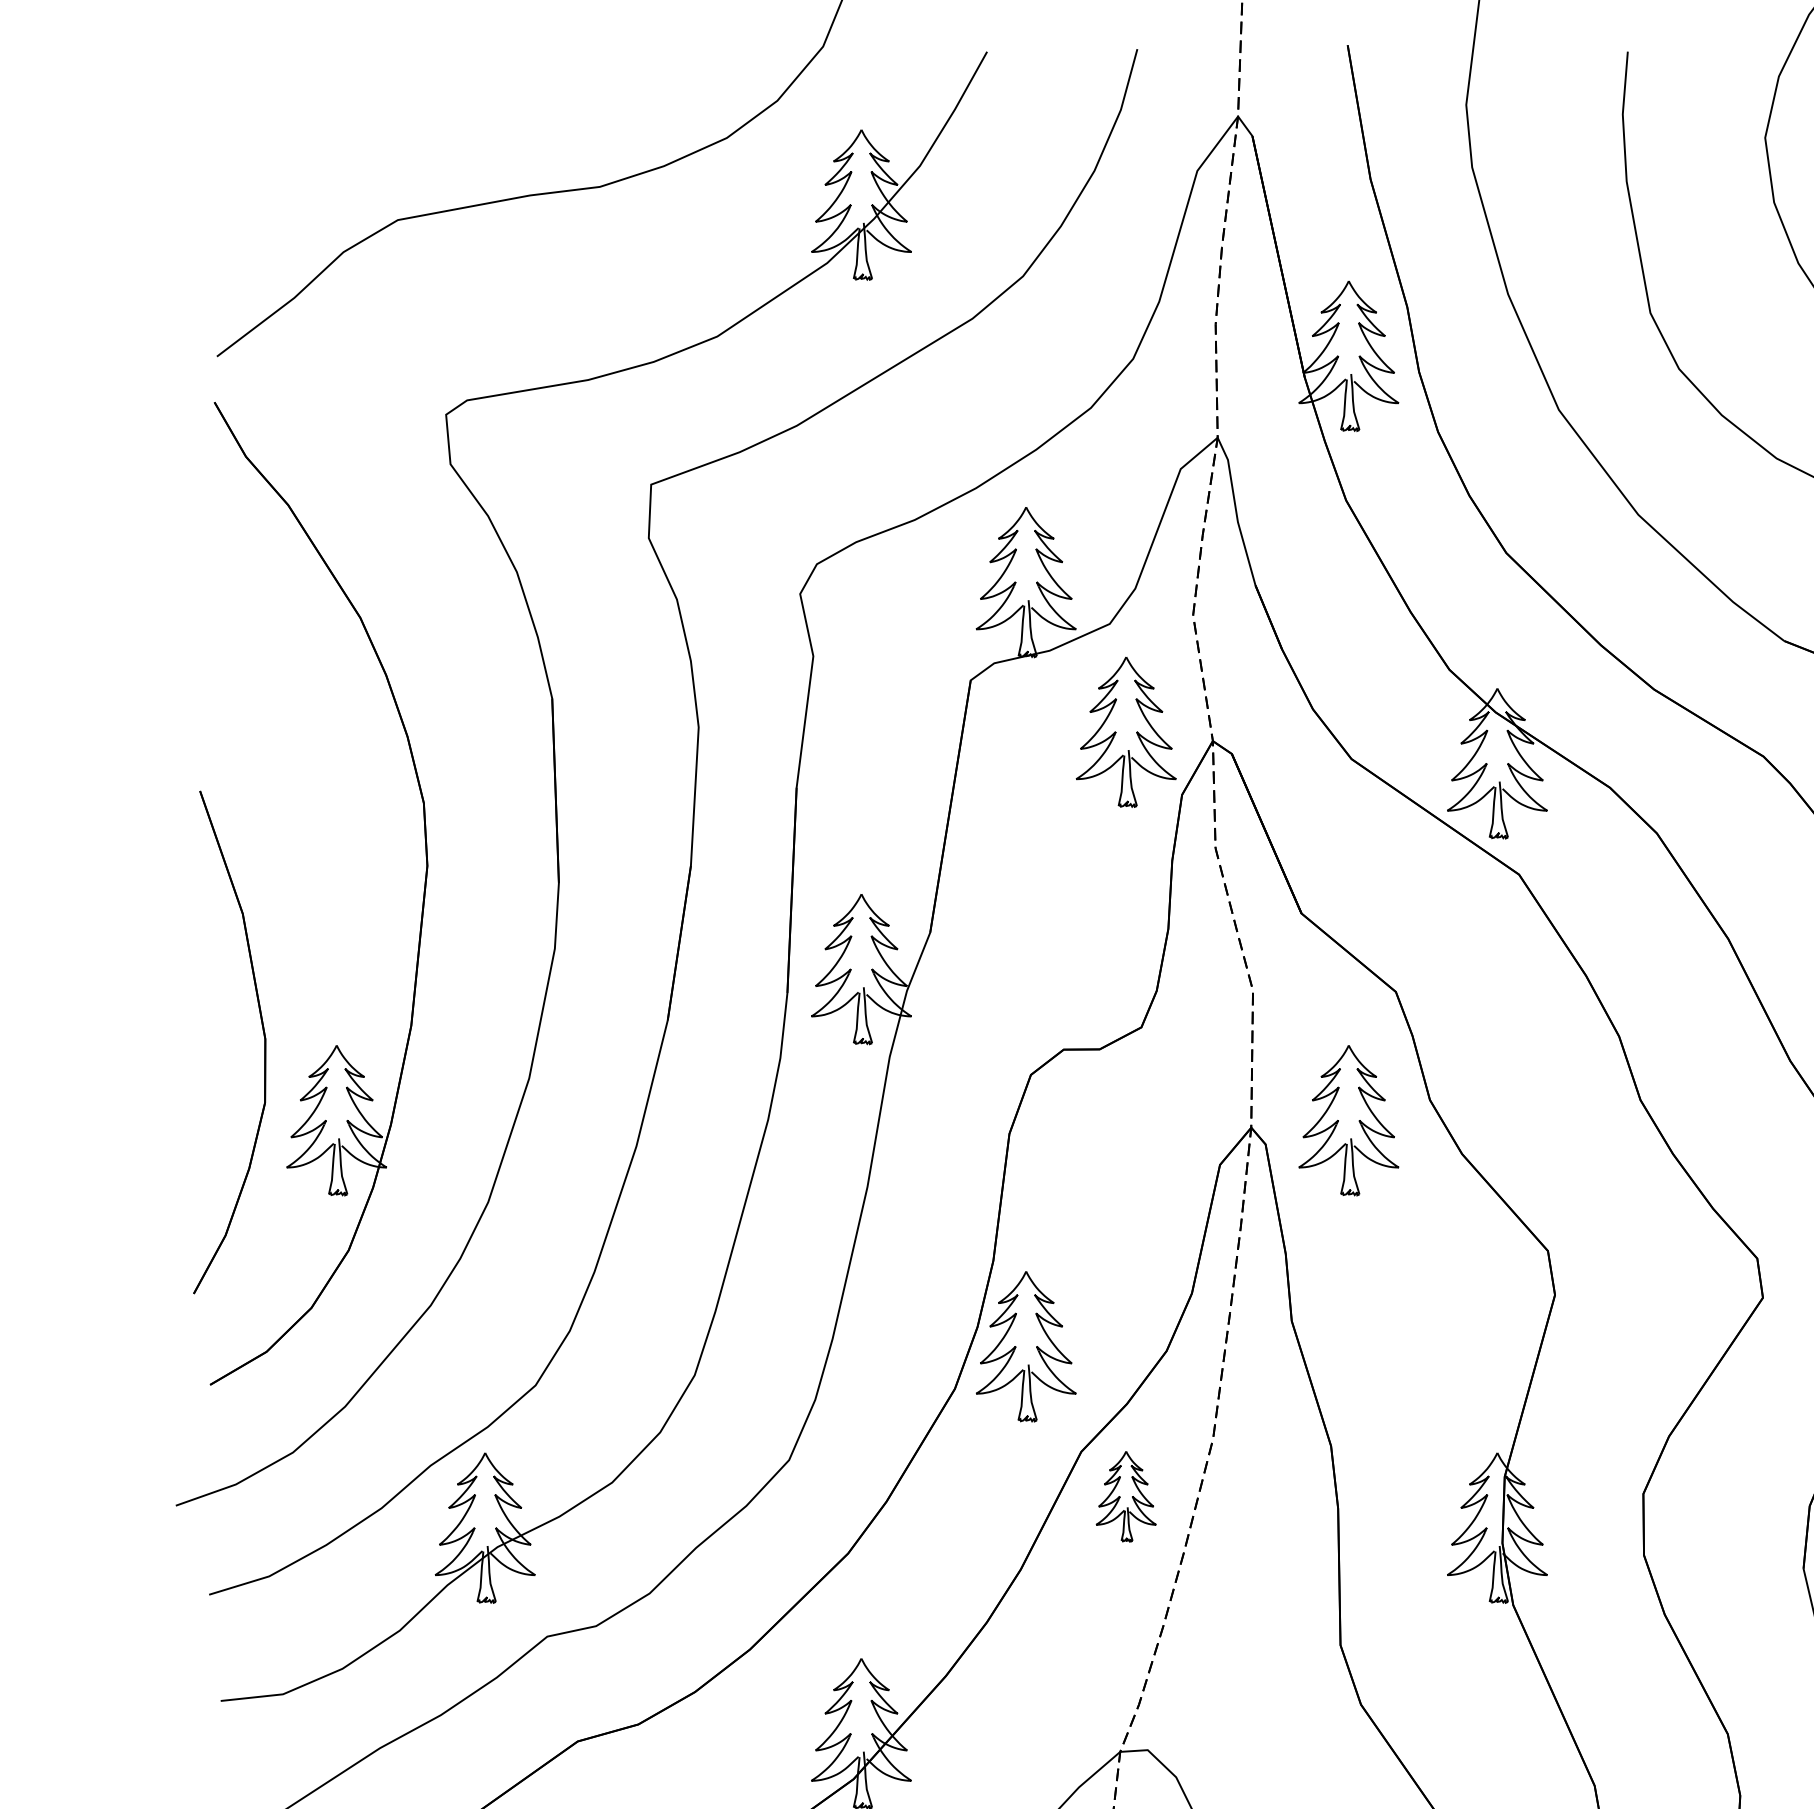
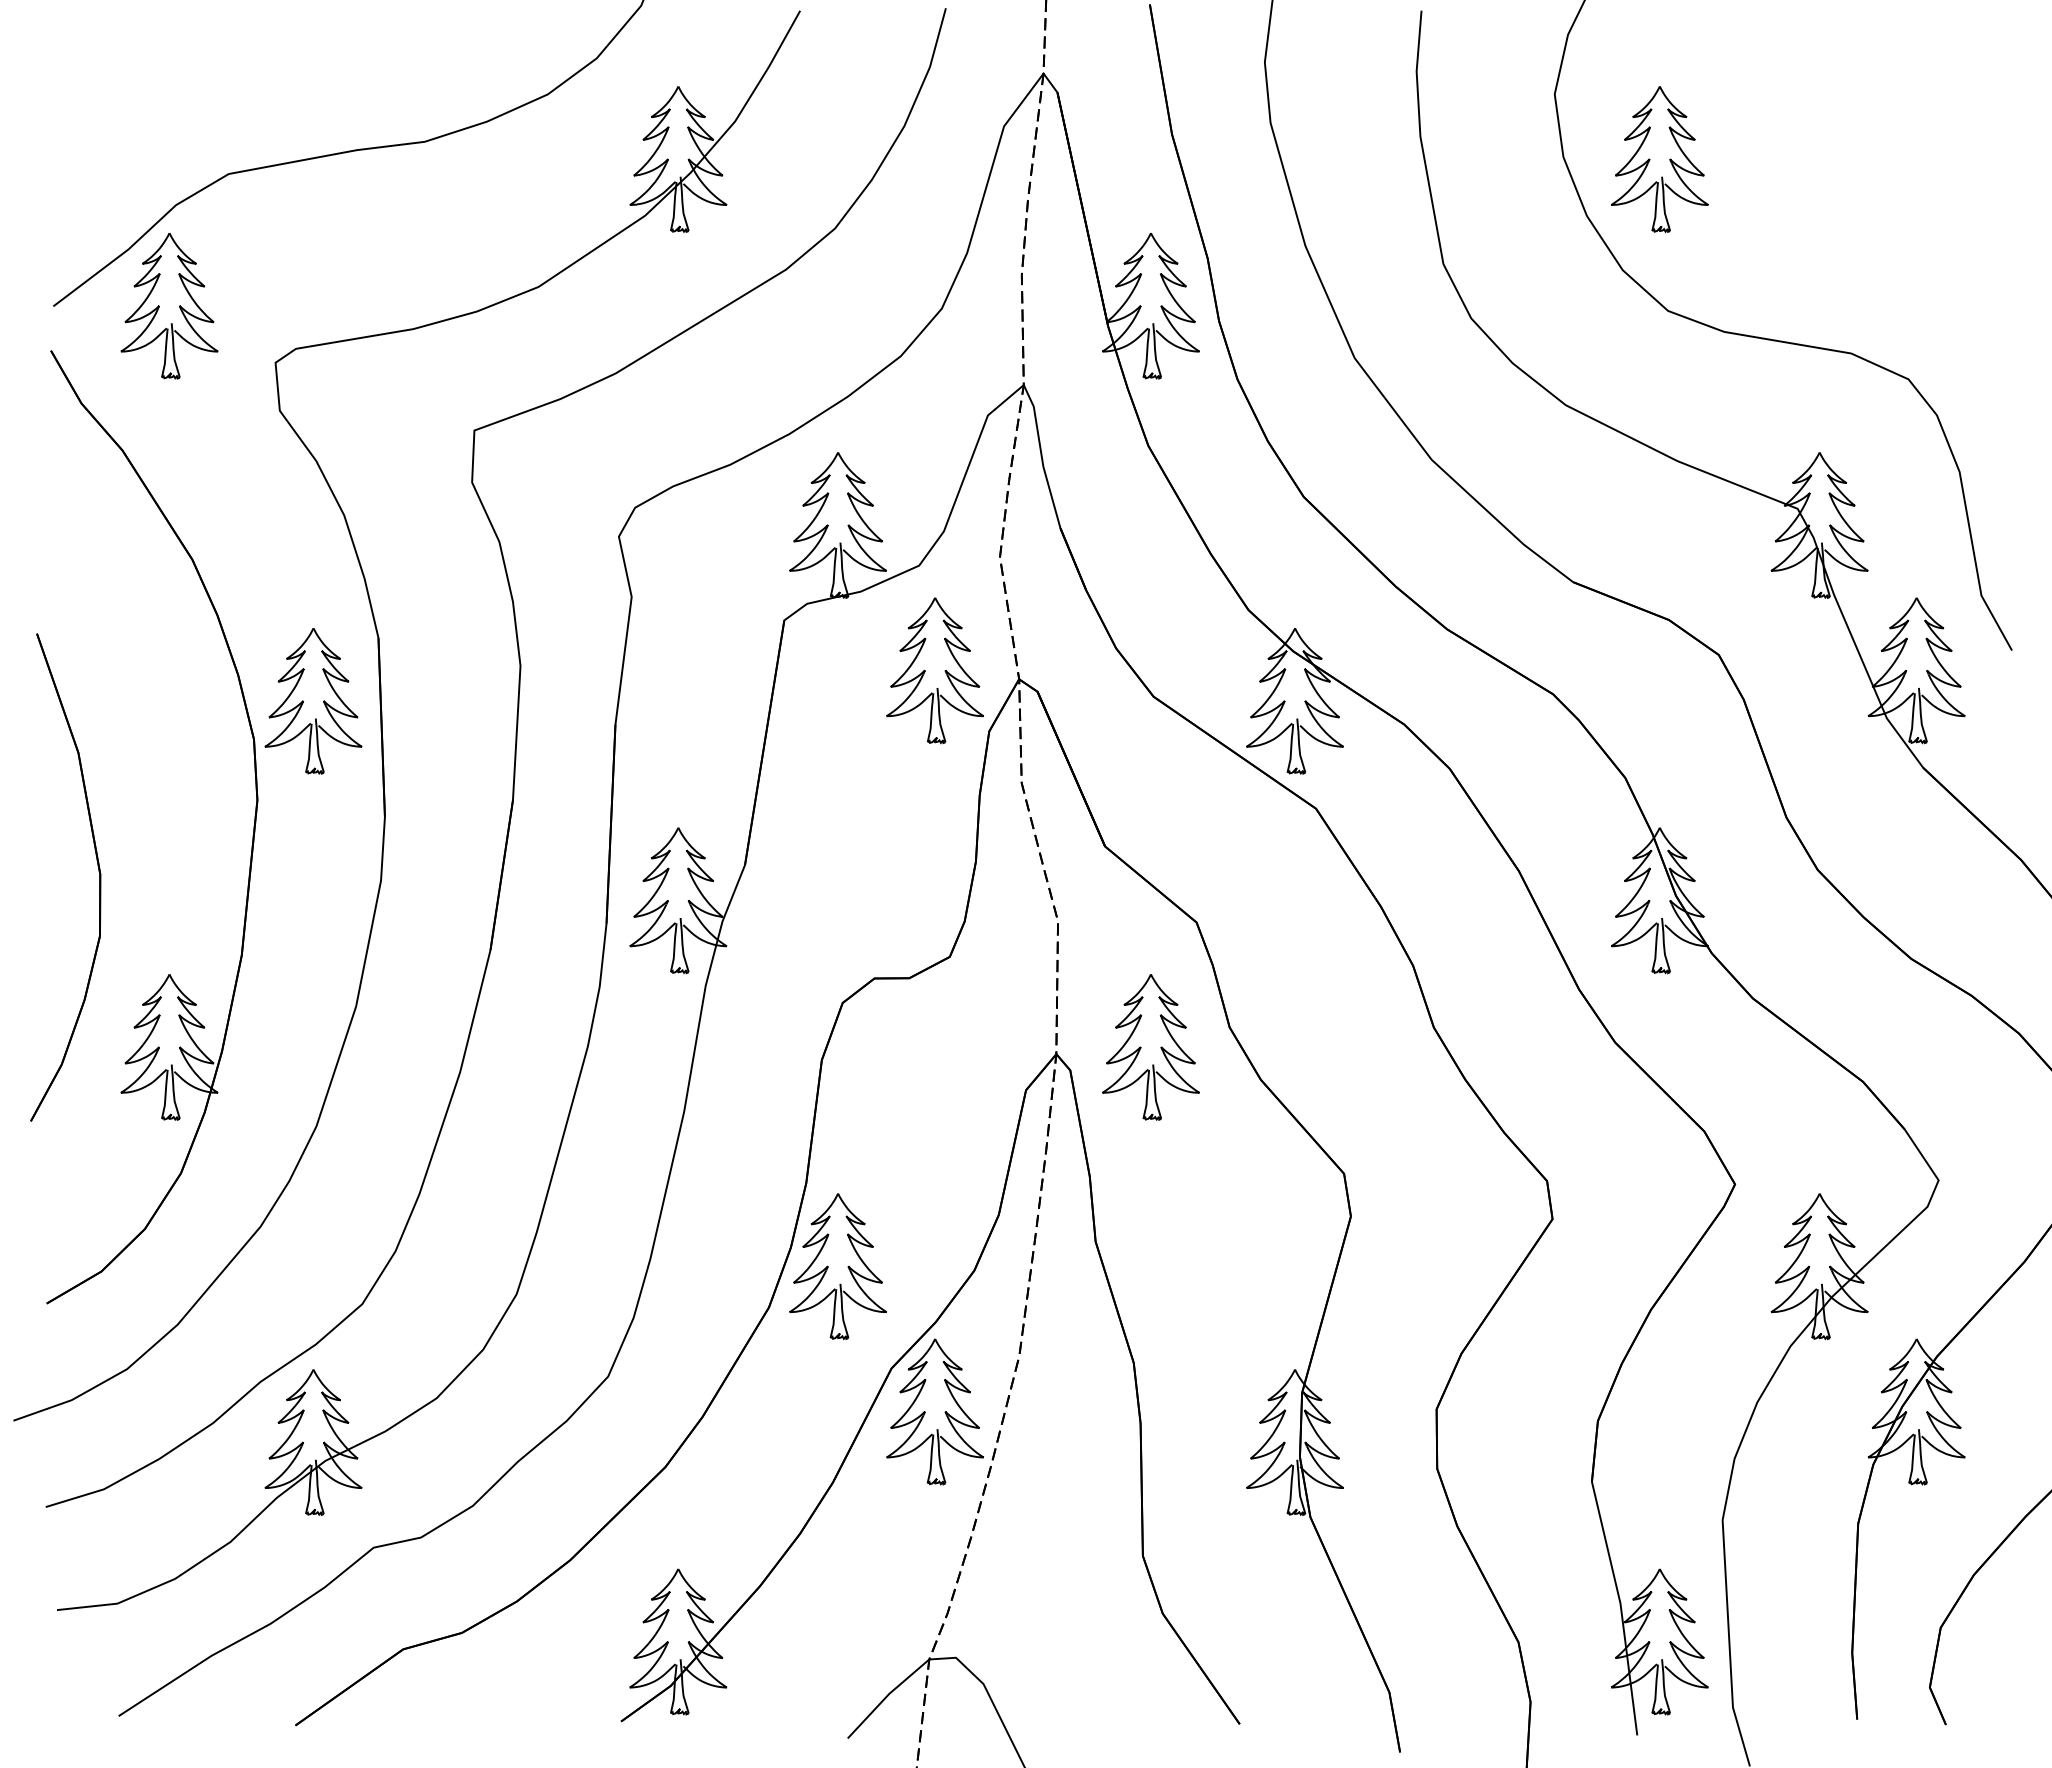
part: (336, 356) -> (169, 306), added
part: (485, 764) -> (313, 701), added
part: (263, 1036) -> (98, 871), moved
part: (1125, 1496) -> (934, 1411), size x1.67

